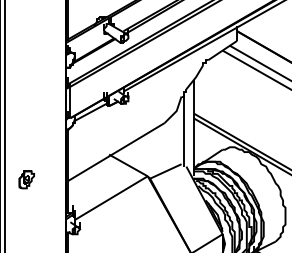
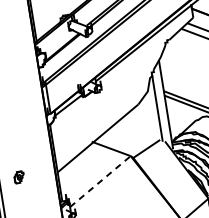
part: (26, 179) -> (19, 177), size x0.7
line: (111, 197) -> (100, 181), solid -> dashed

